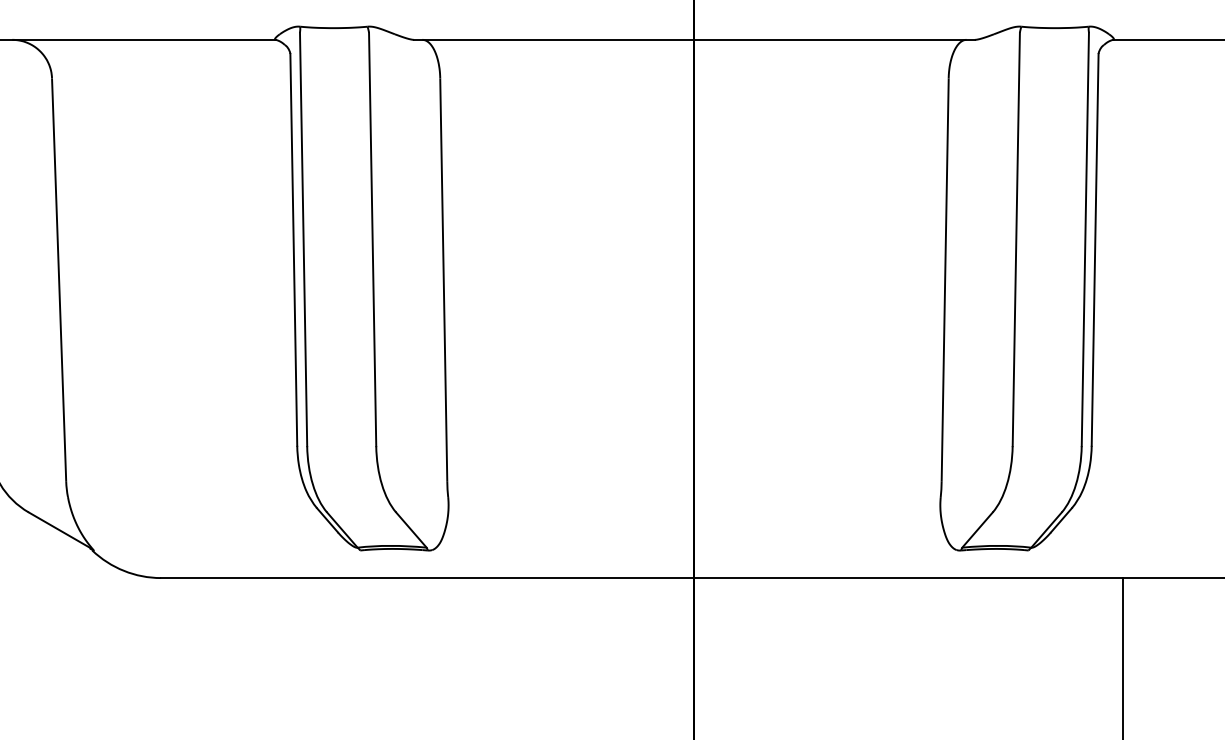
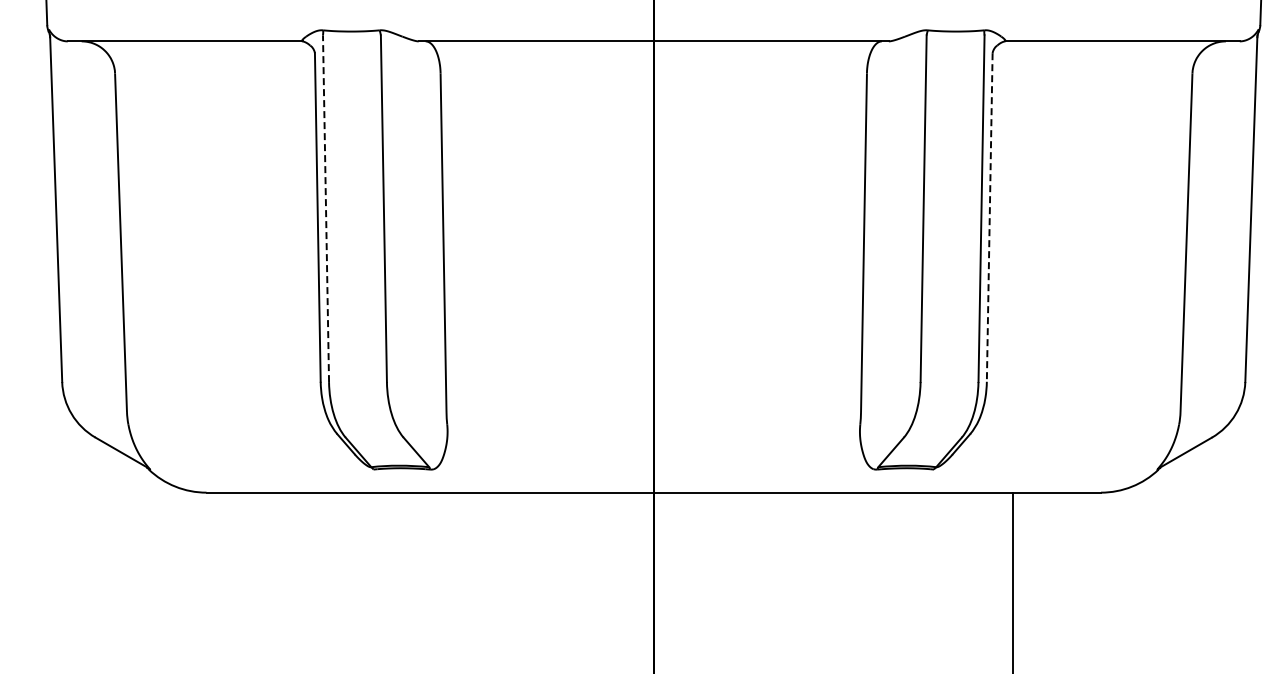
line: (304, 239) -> (326, 208), solid -> dashed
line: (1094, 251) -> (989, 218), solid -> dashed

